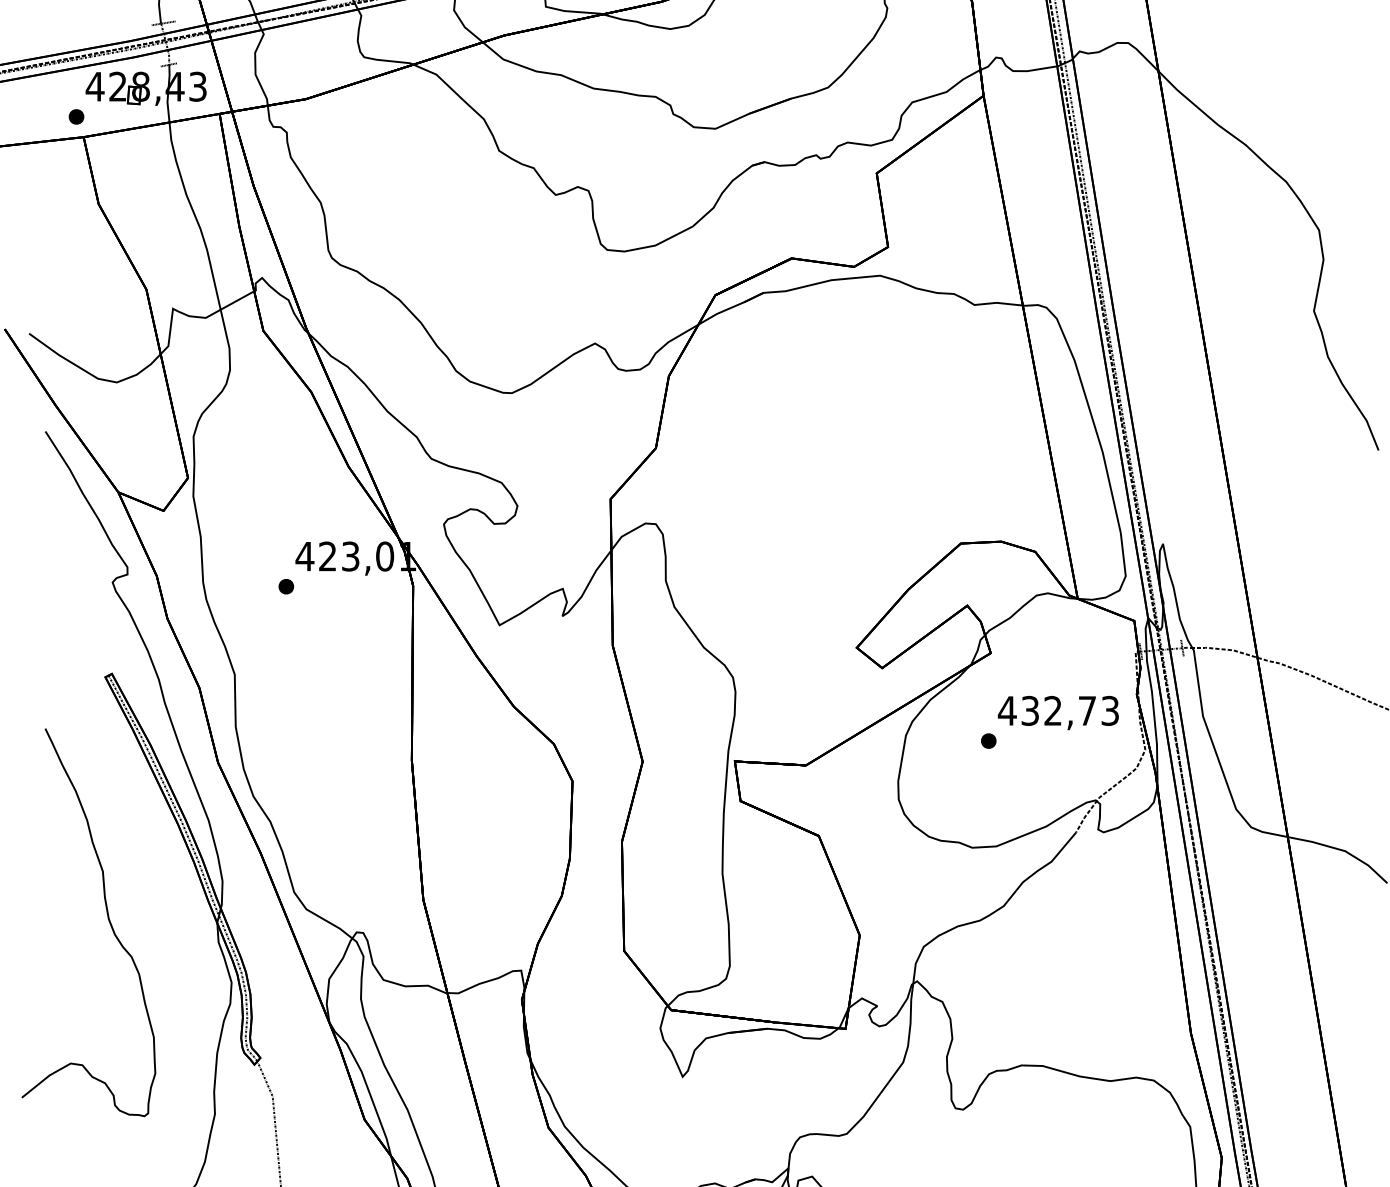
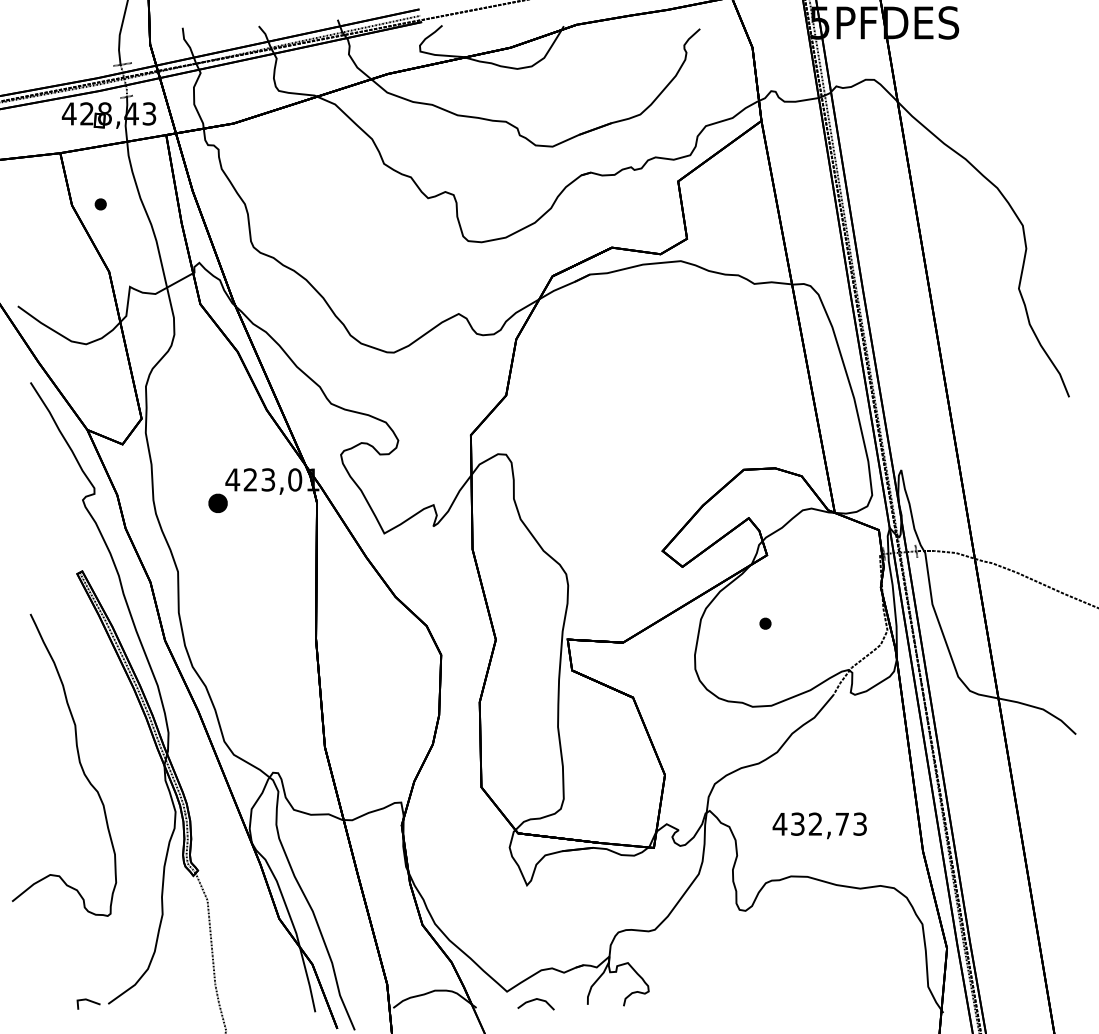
part: (76, 117) -> (100, 204), moved
part: (286, 586) -> (218, 503), size x1.6
text: (1058, 712) -> (819, 825), moved

